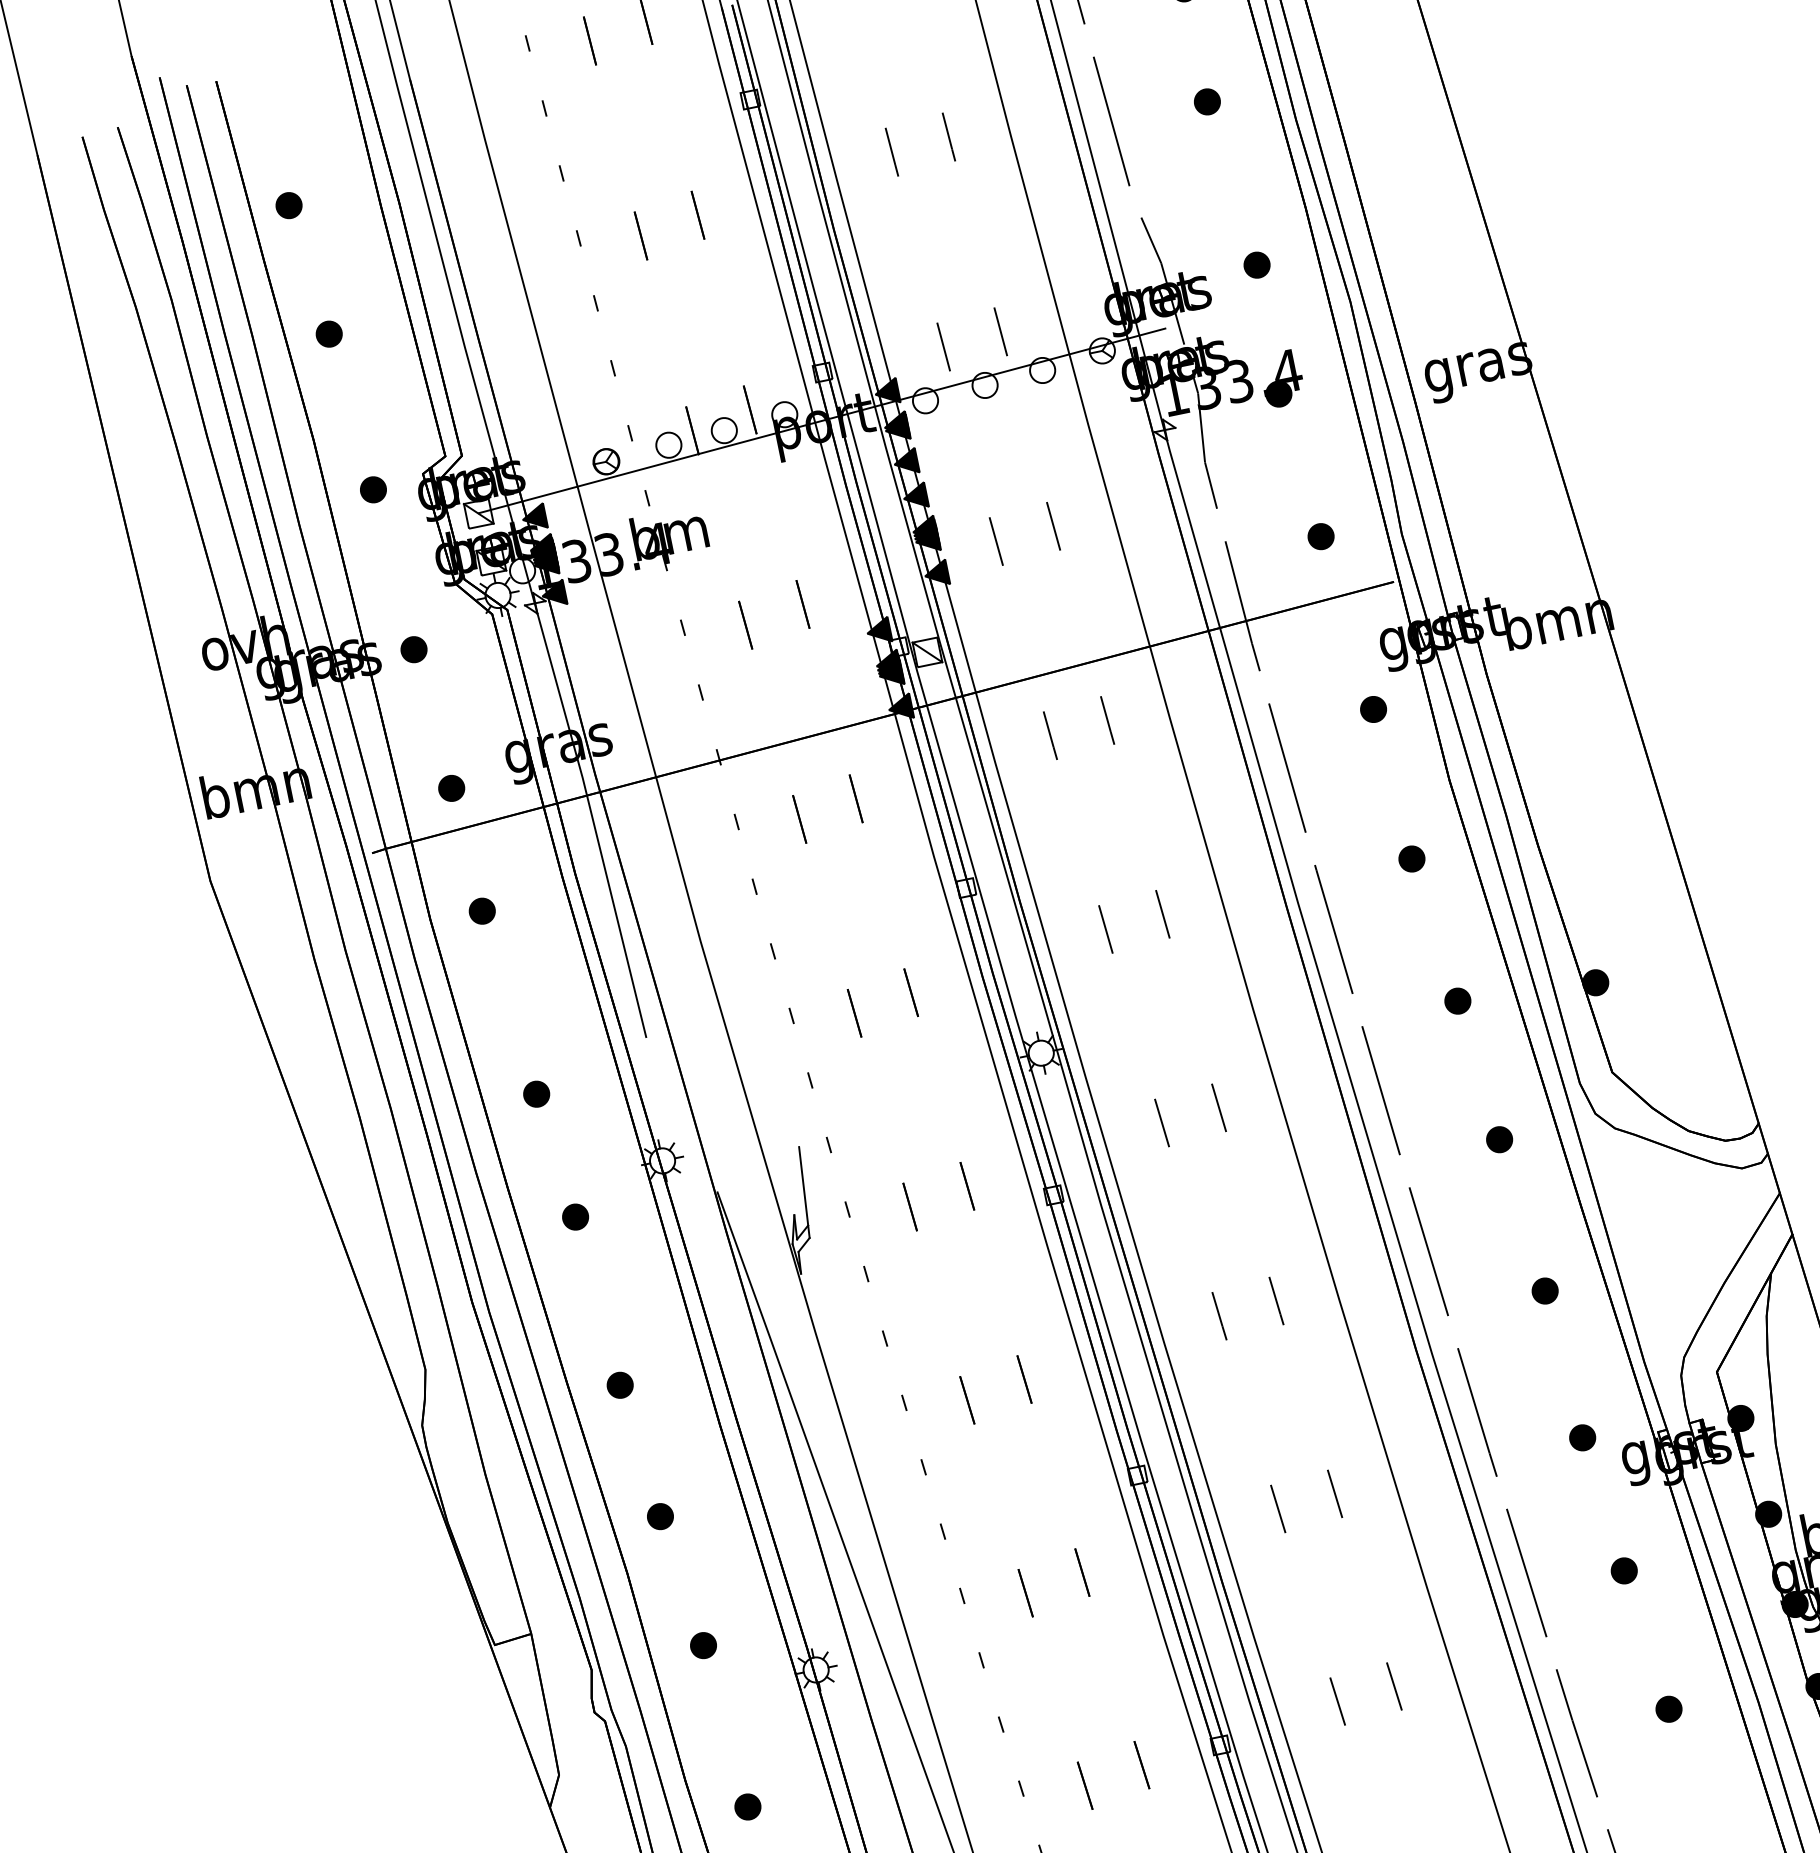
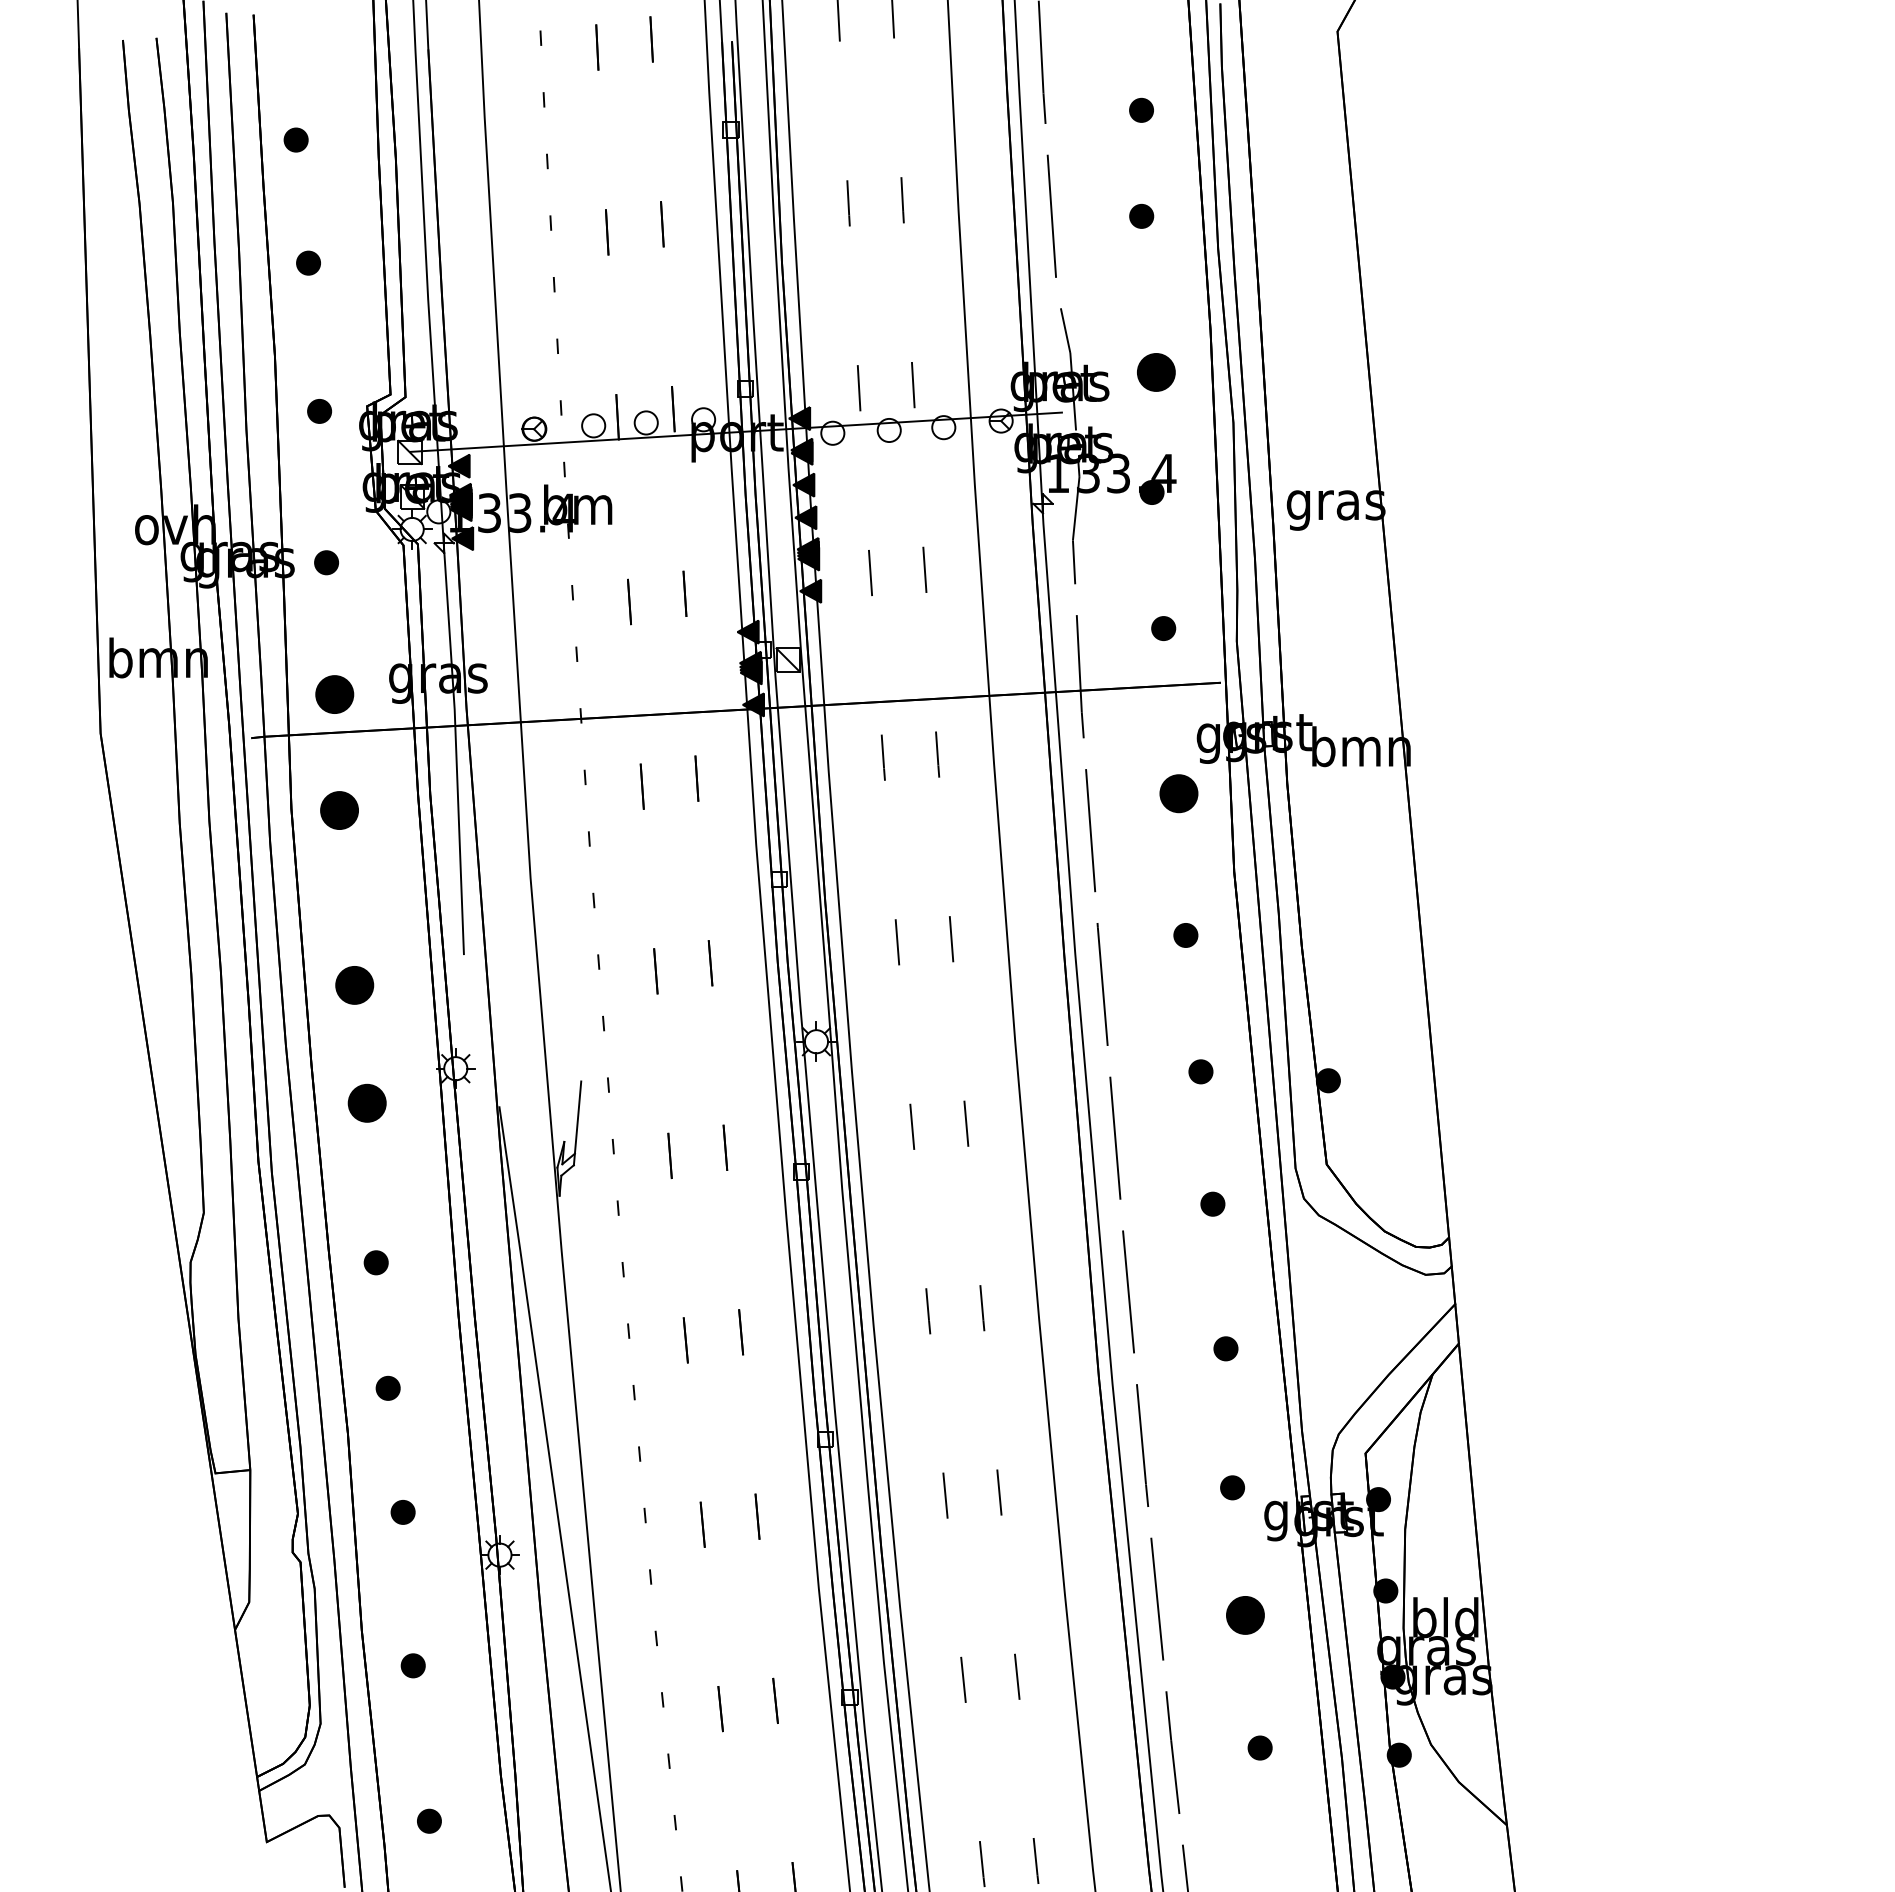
part: (1256, 265) -> (1155, 372), size x1.6
part: (1372, 709) -> (1178, 793), size x1.6
part: (451, 788) -> (334, 694), size x1.6
part: (482, 911) -> (339, 810), size x1.6
part: (536, 1094) -> (354, 985), size x1.6
part: (574, 1216) -> (366, 1102), size x1.6
part: (1624, 1570) -> (1245, 1614), size x1.6

